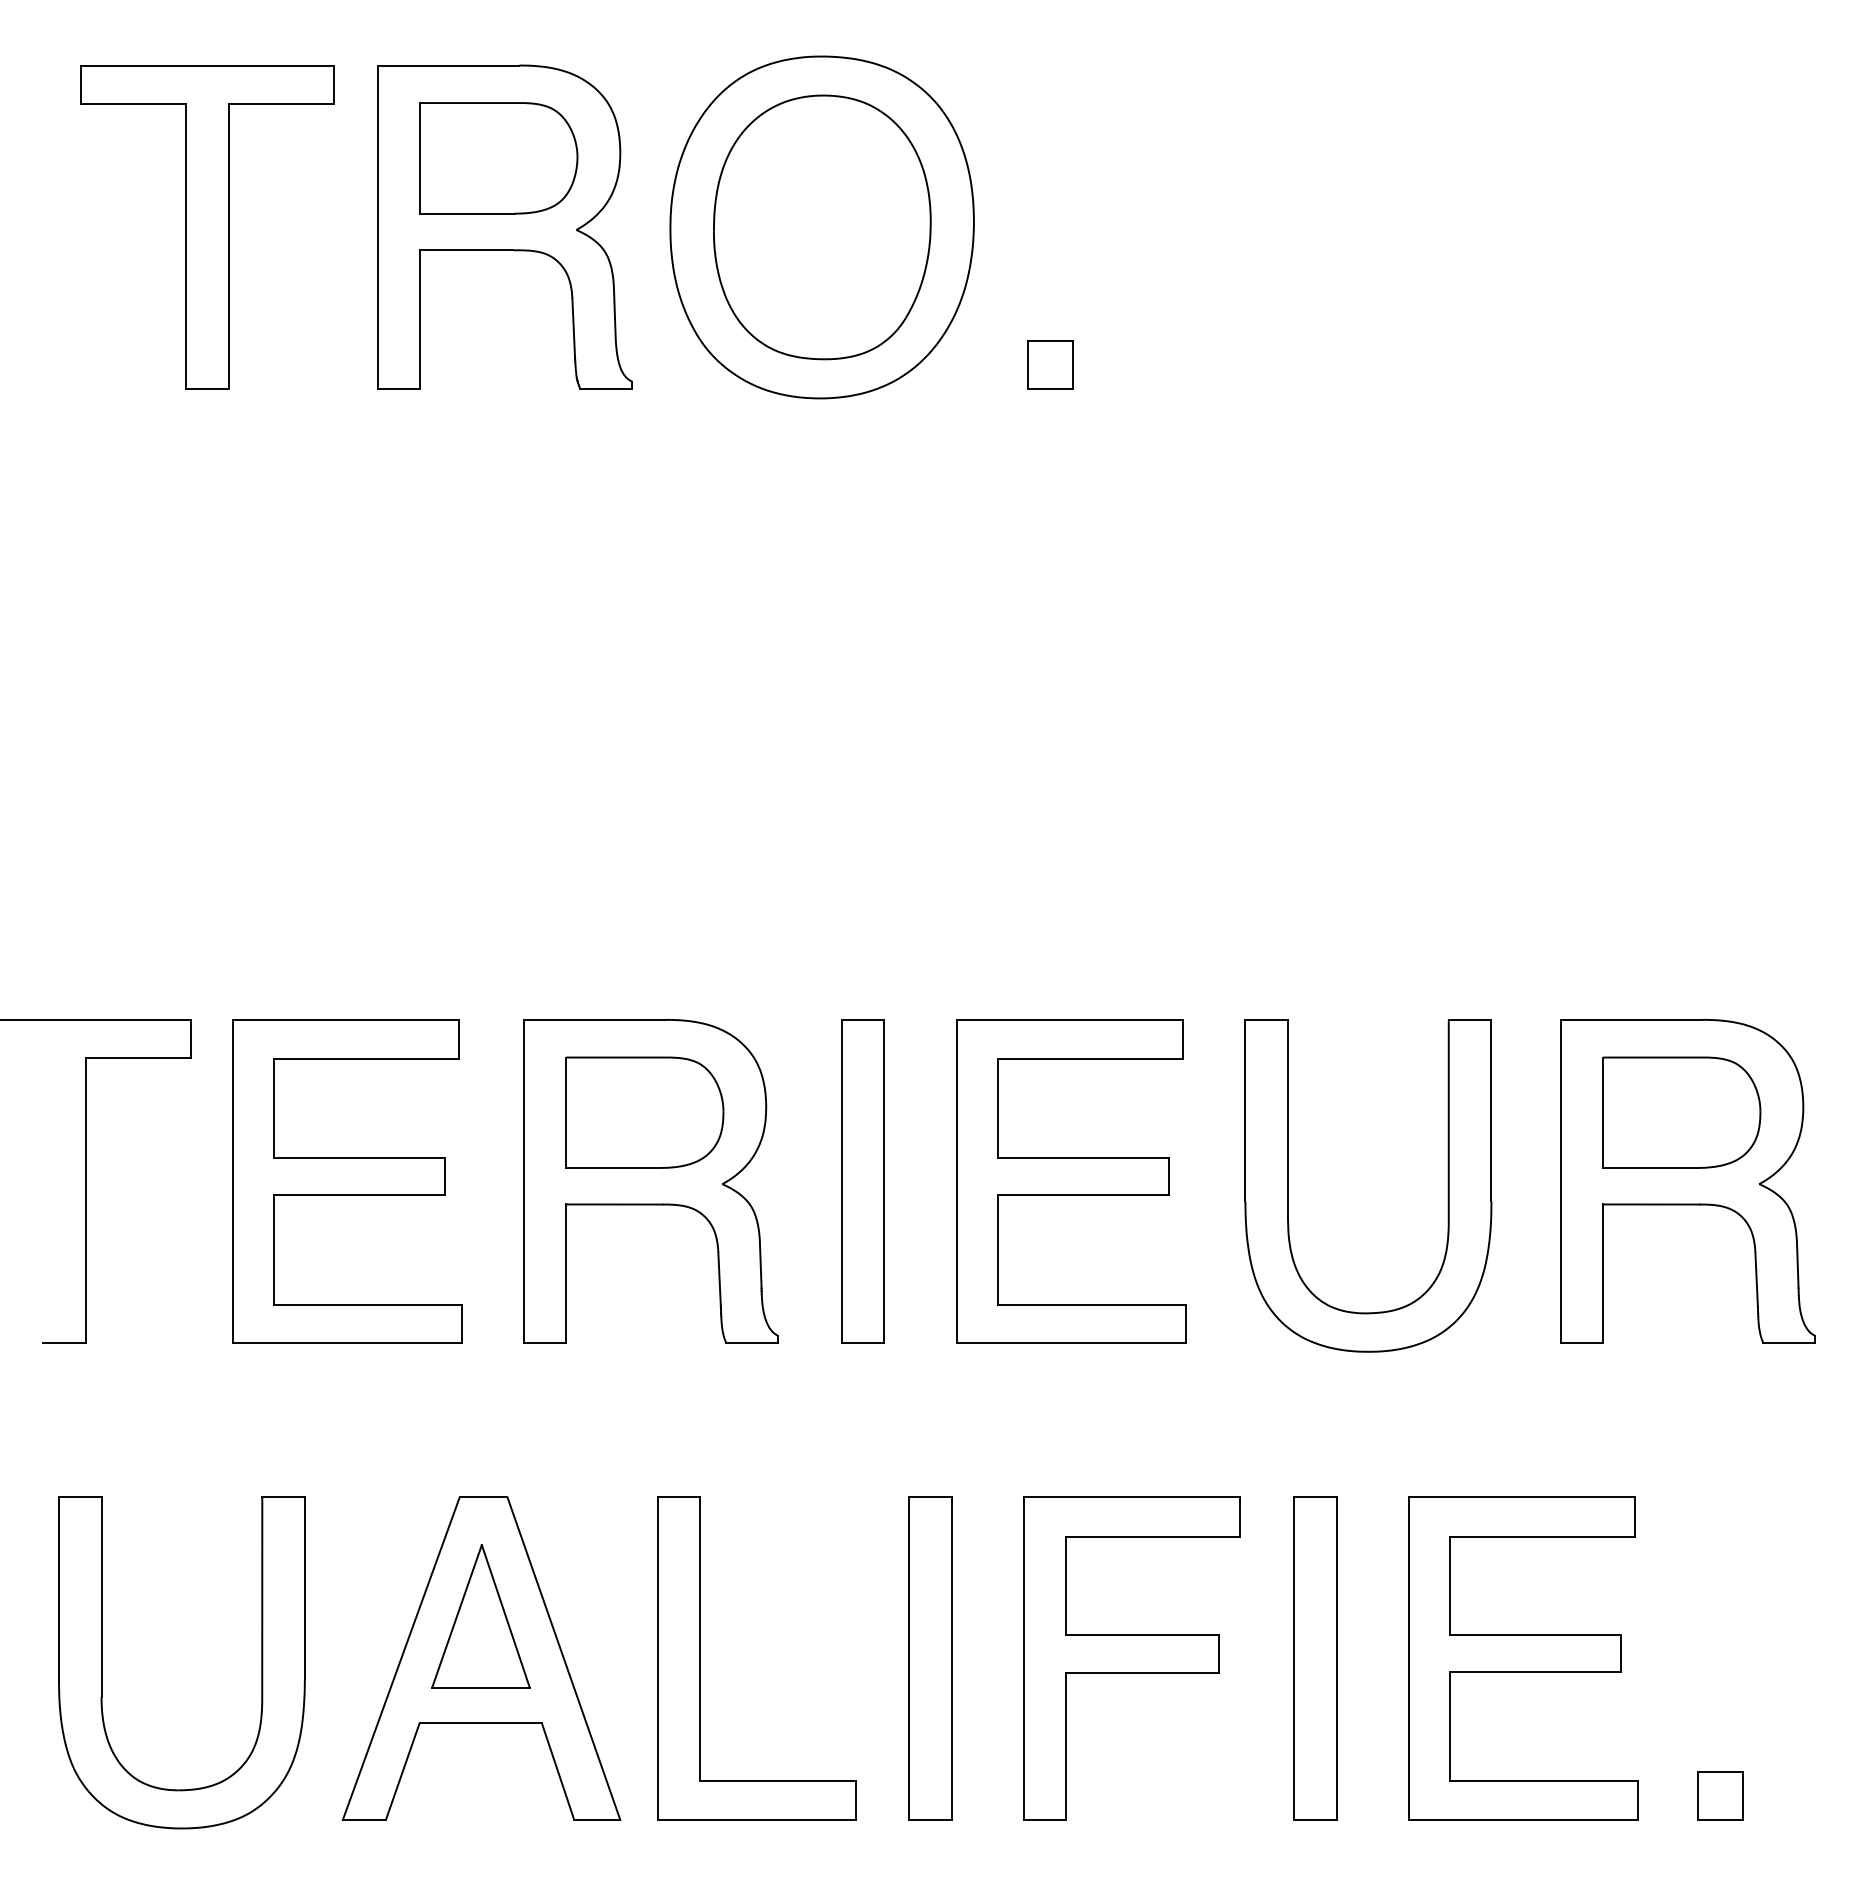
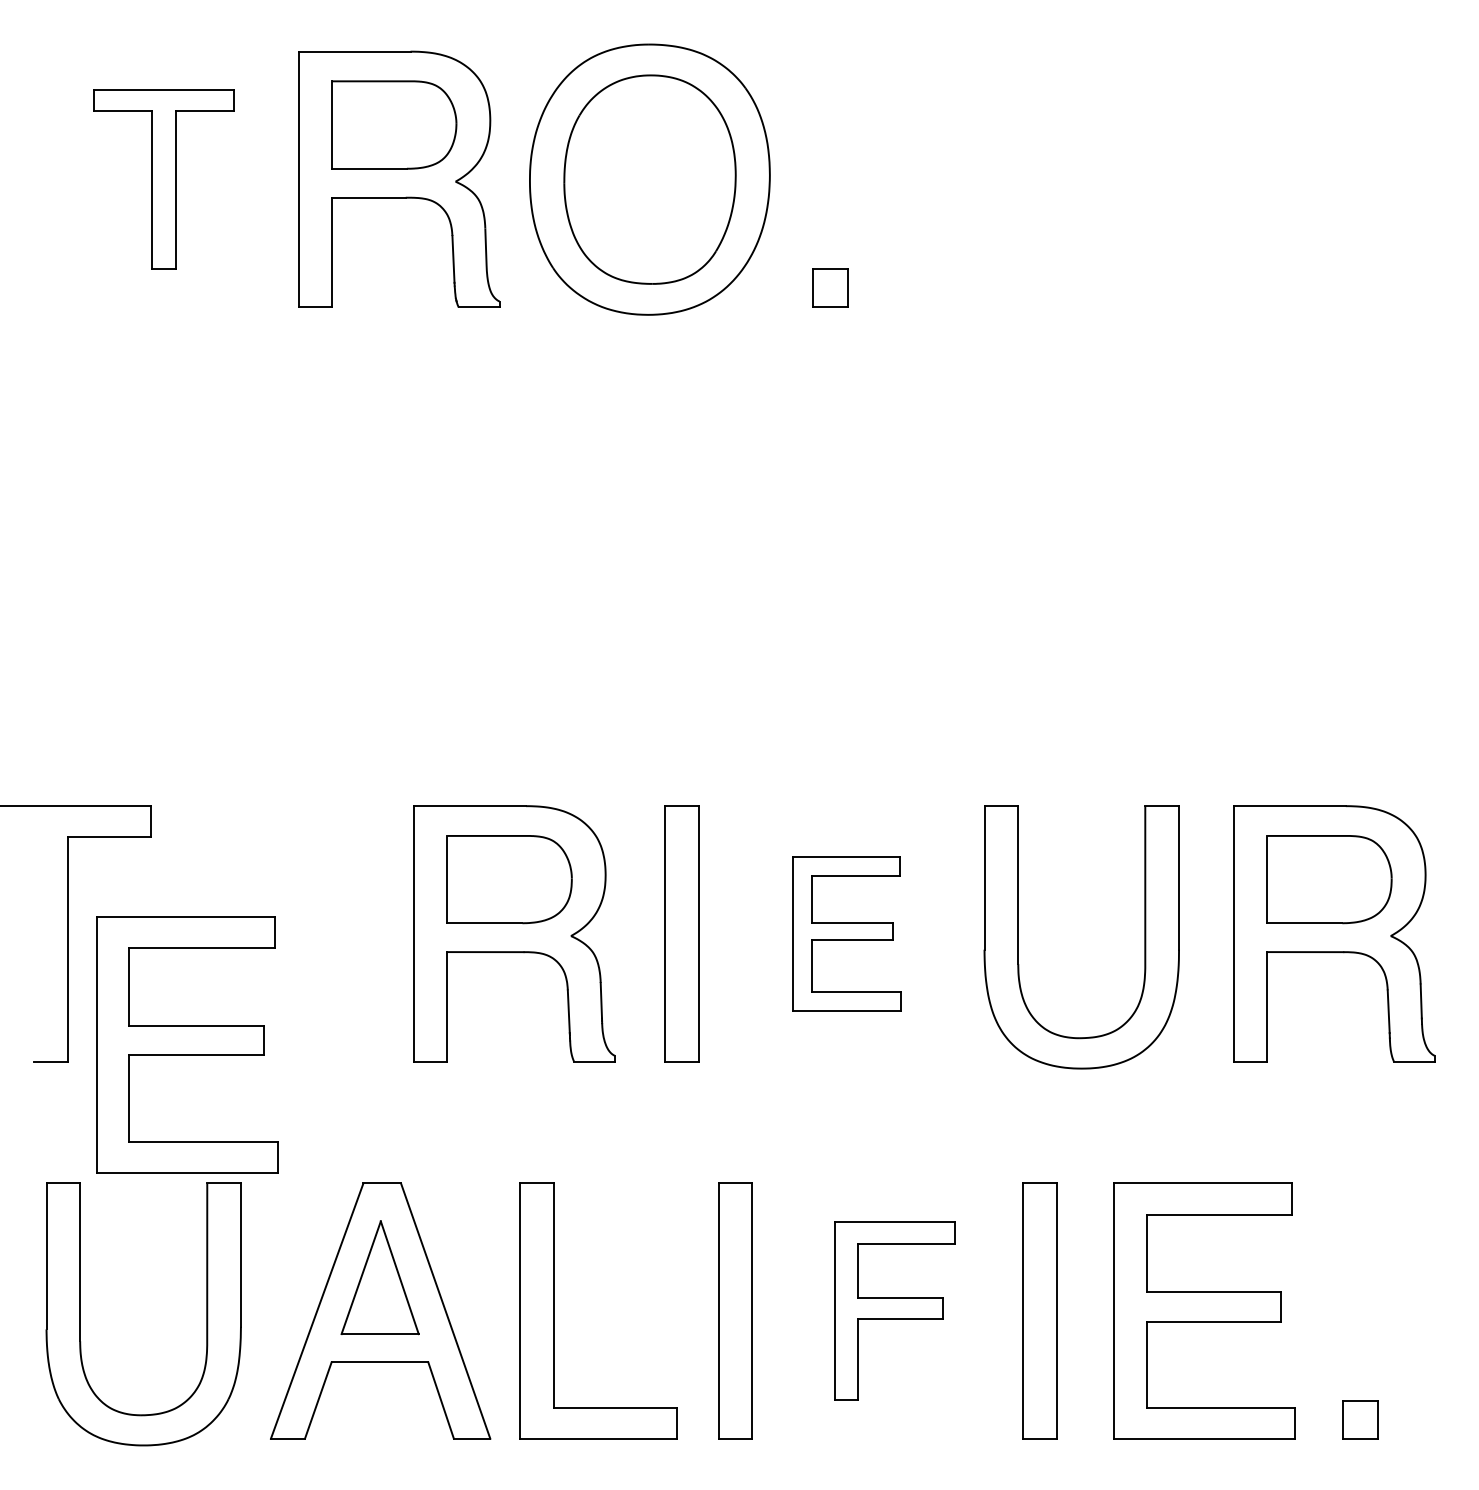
part: (207, 227) -> (163, 179), size x0.7
part: (347, 1181) -> (186, 1044), moved
part: (1071, 1181) -> (847, 933), size x0.6
part: (1131, 1658) -> (894, 1311), size x0.7

